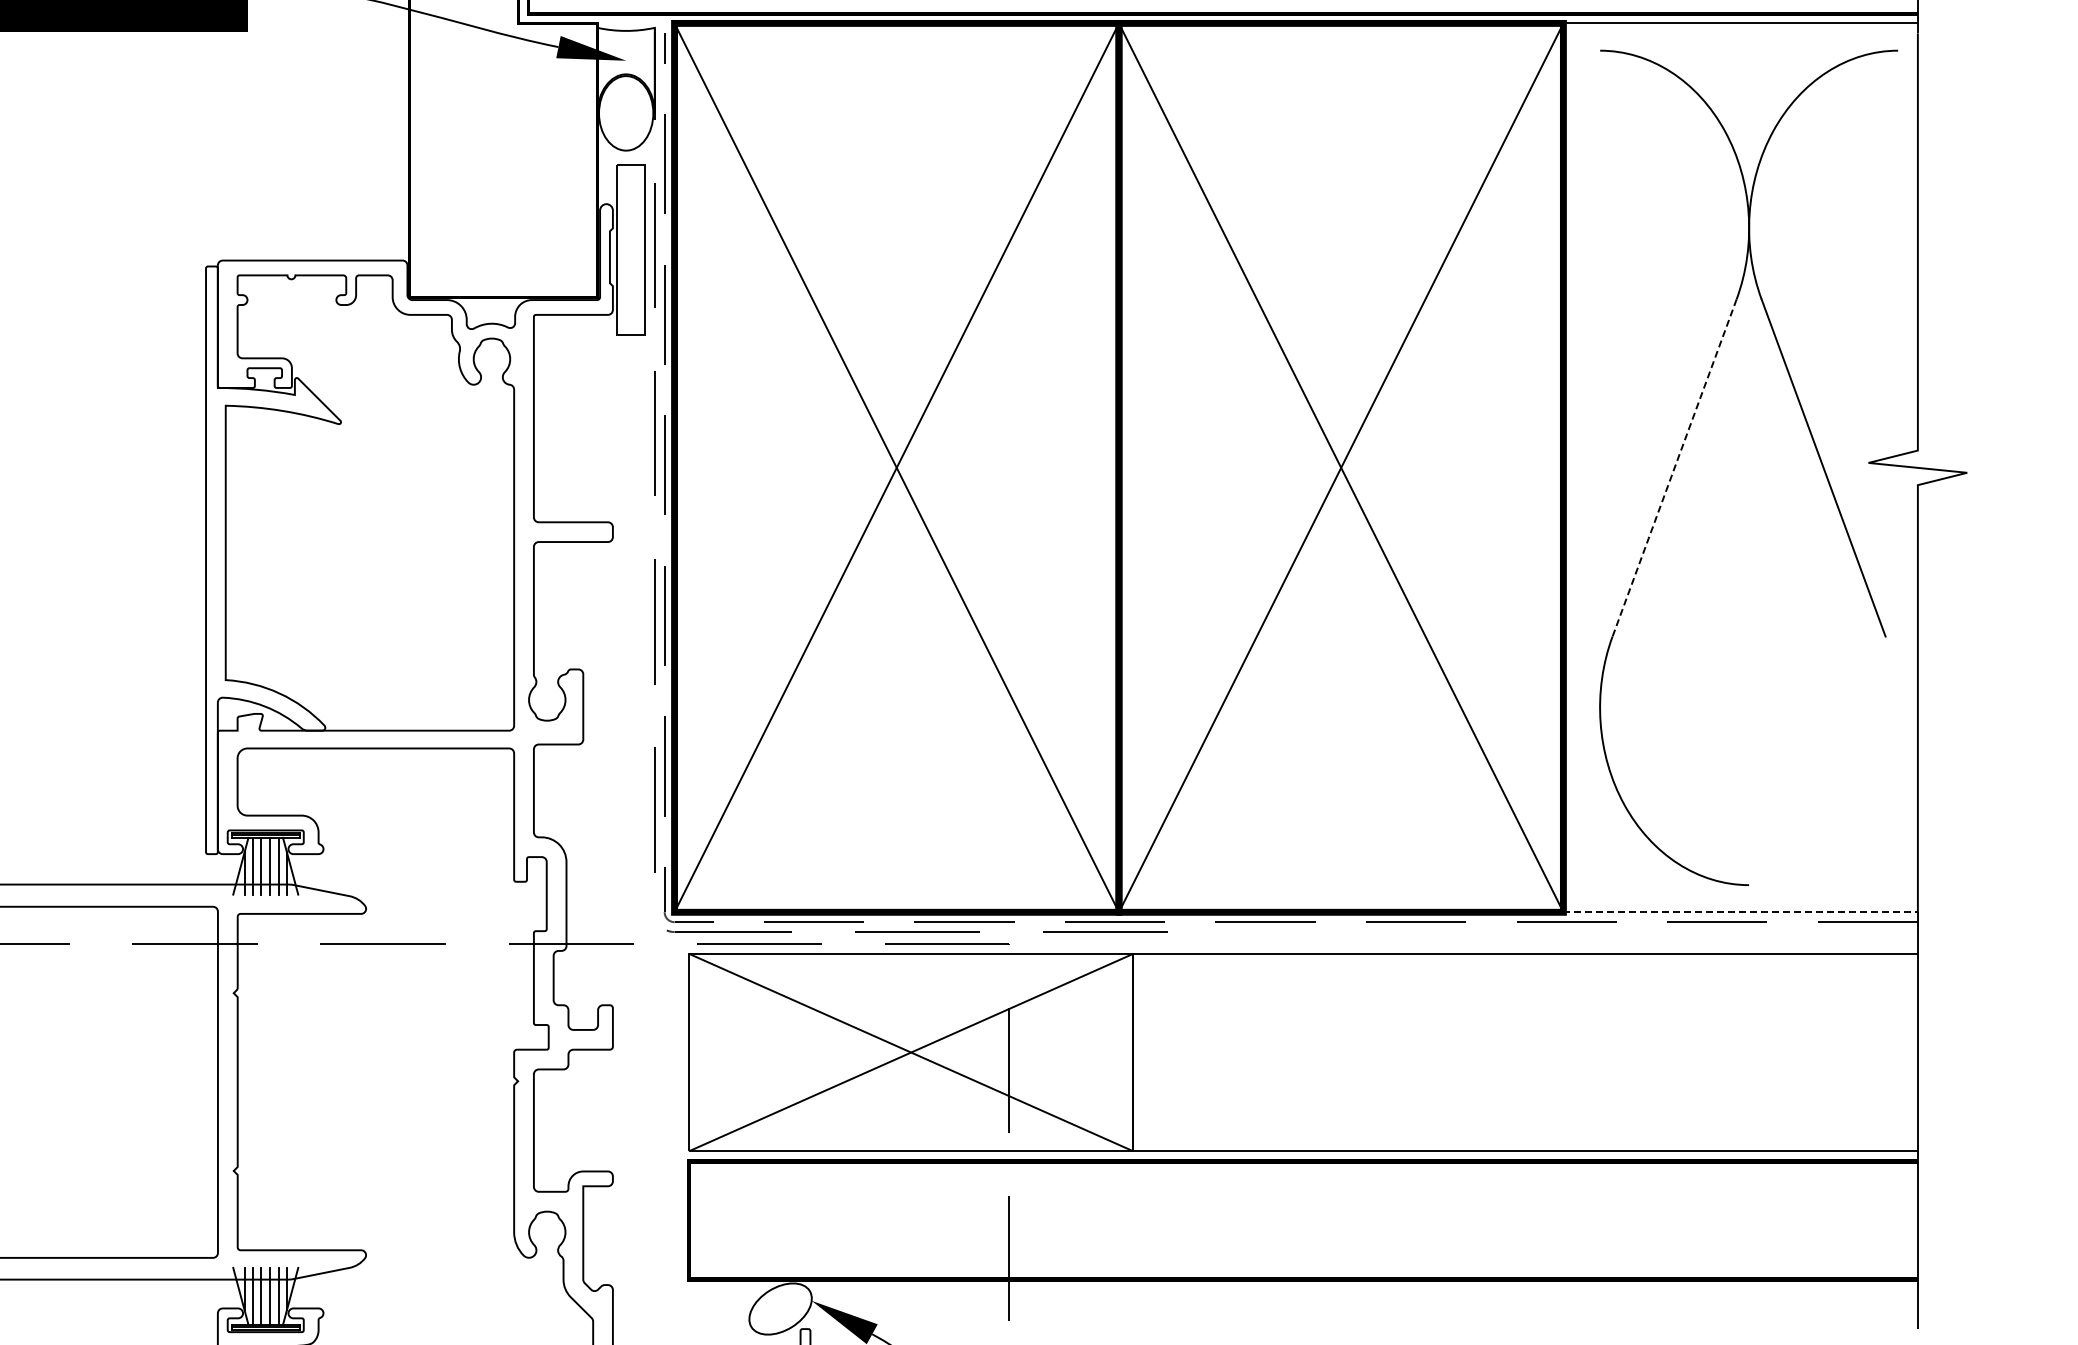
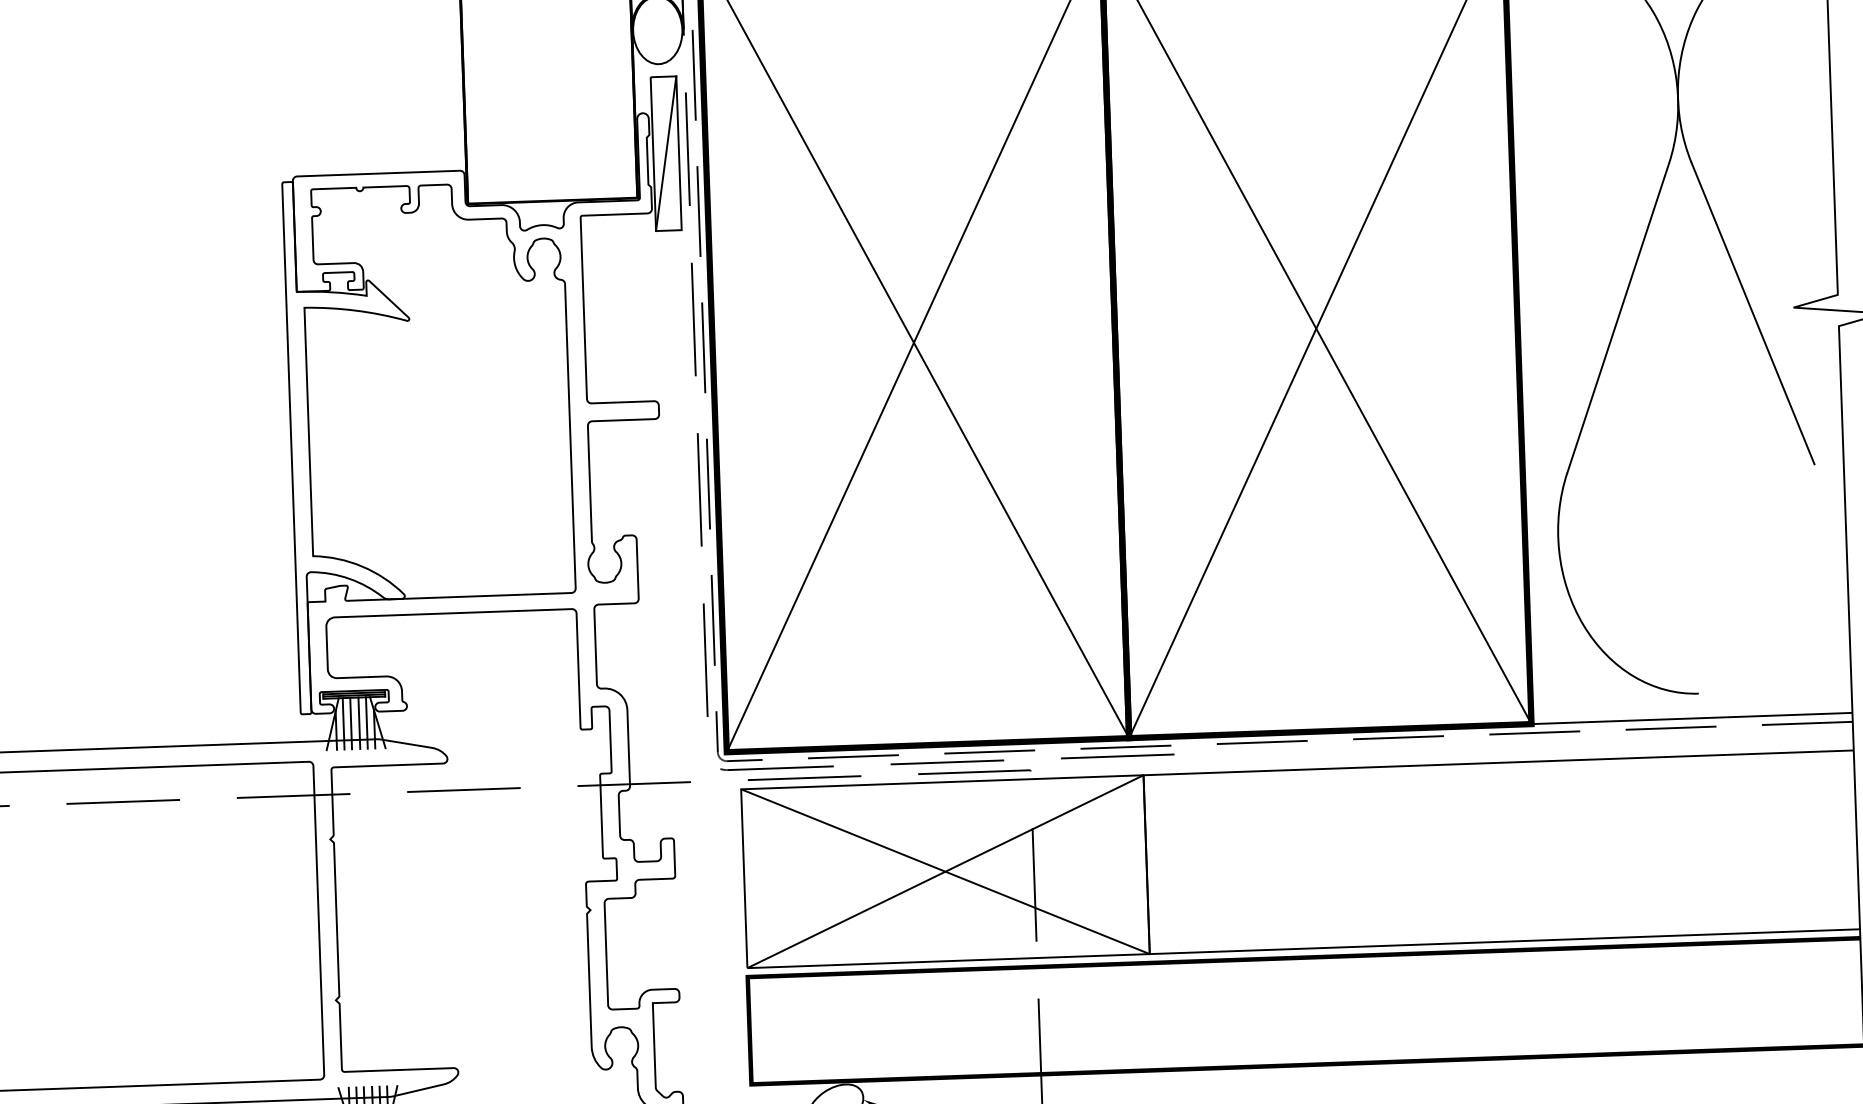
line: (630, 249) -> (665, 153), added
line: (1674, 467) -> (1618, 317), dashed -> solid
line: (1741, 912) -> (1692, 718), dashed -> solid

